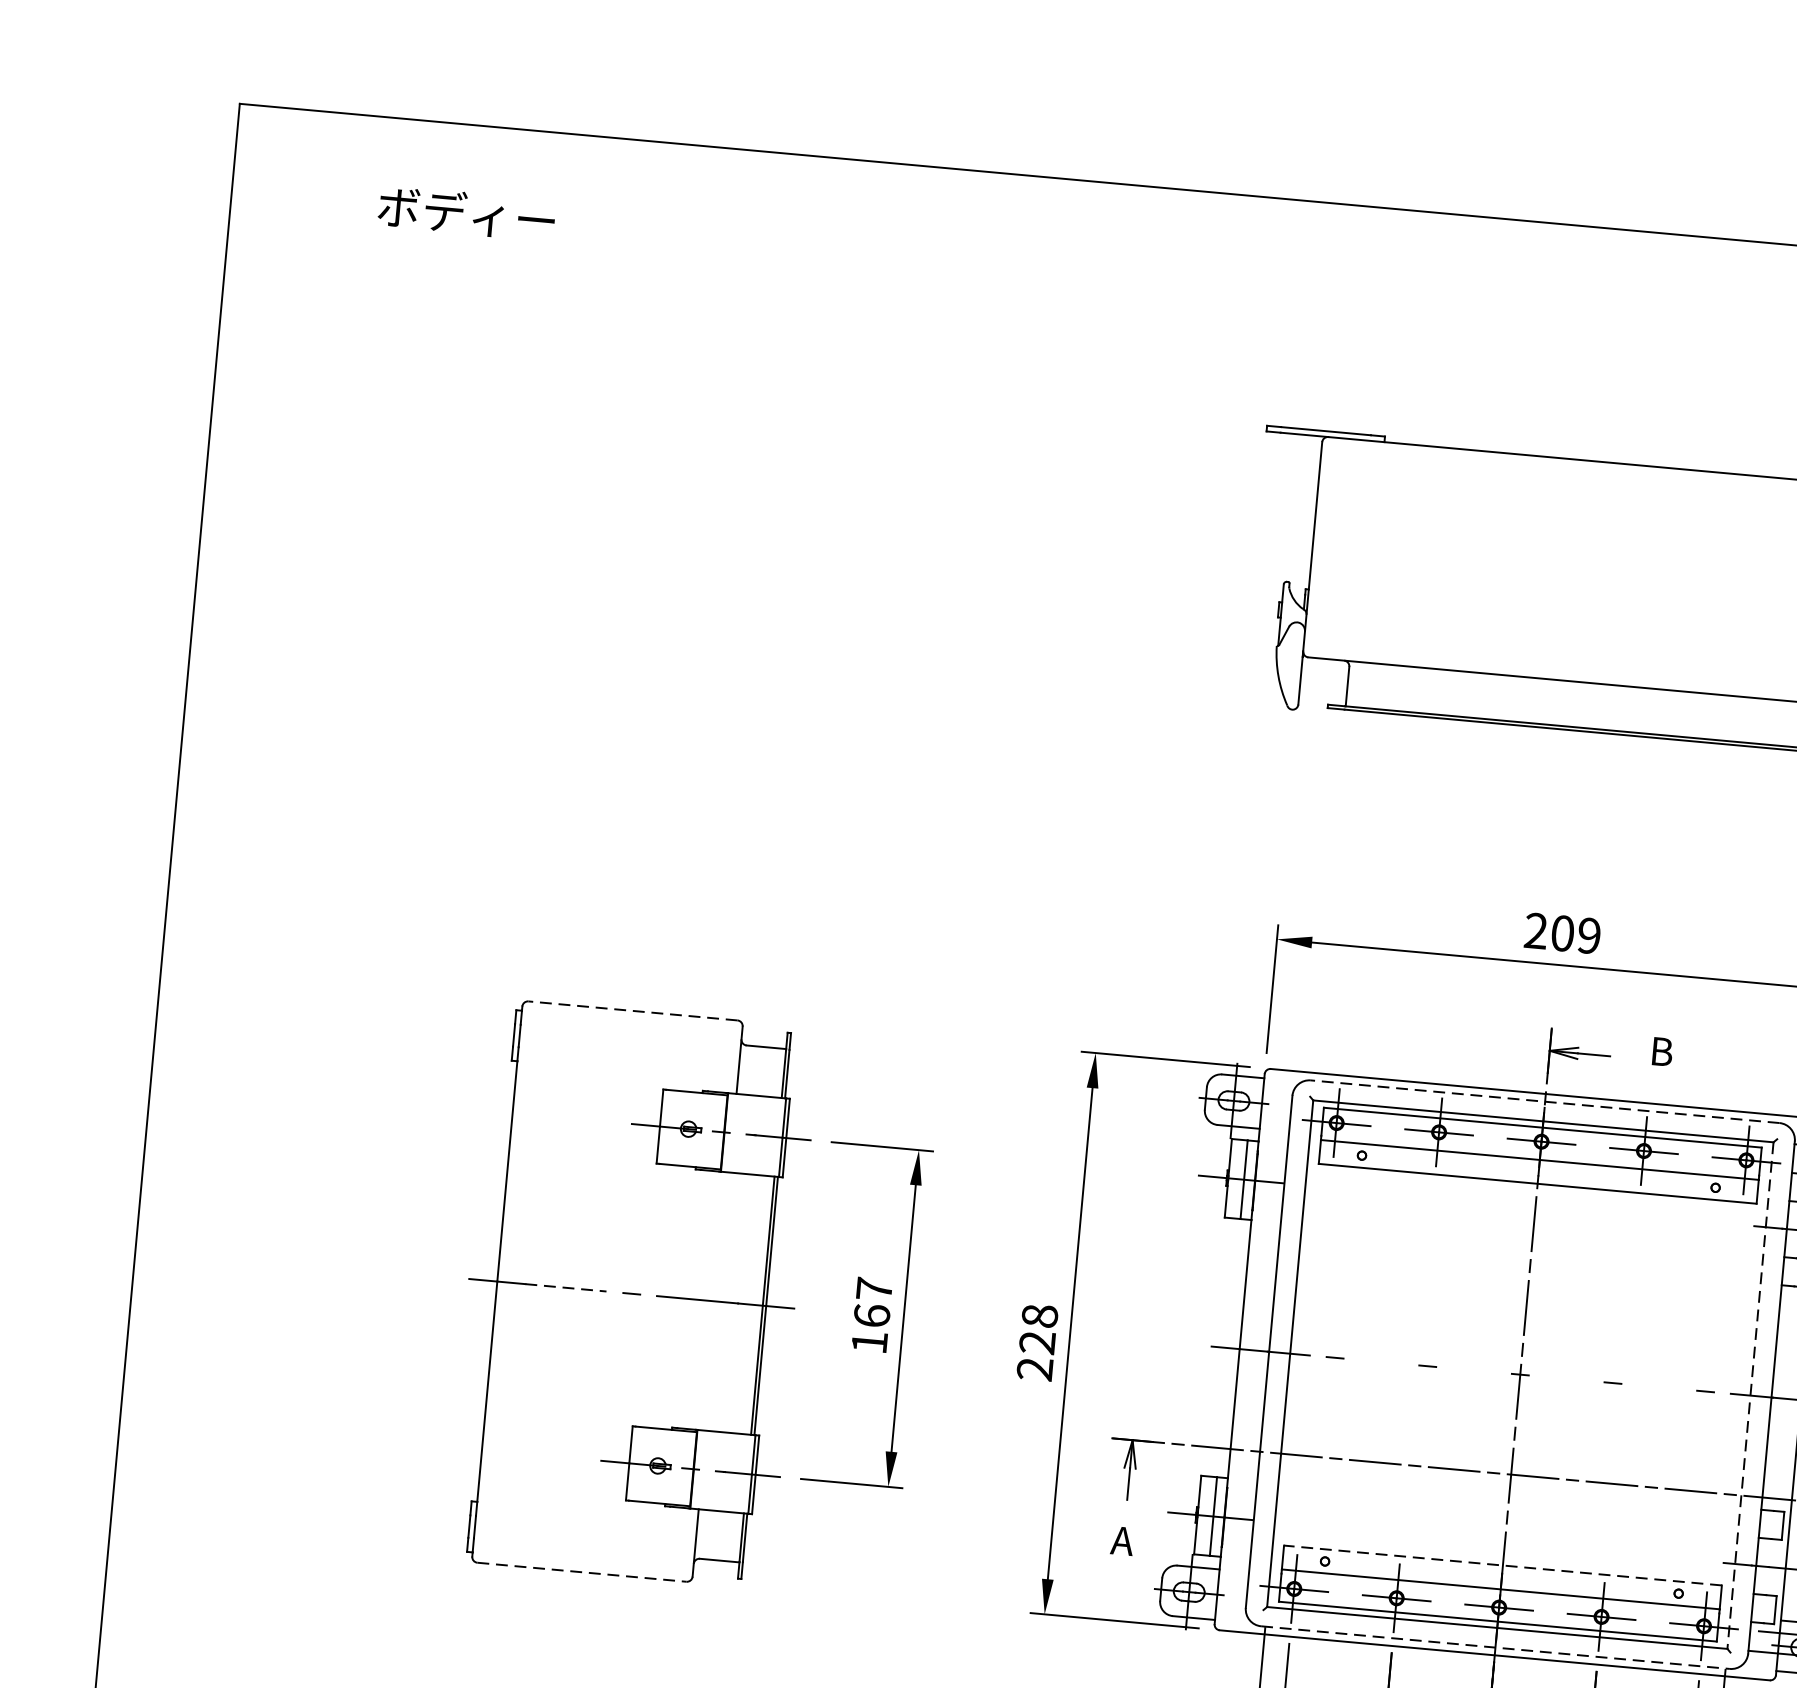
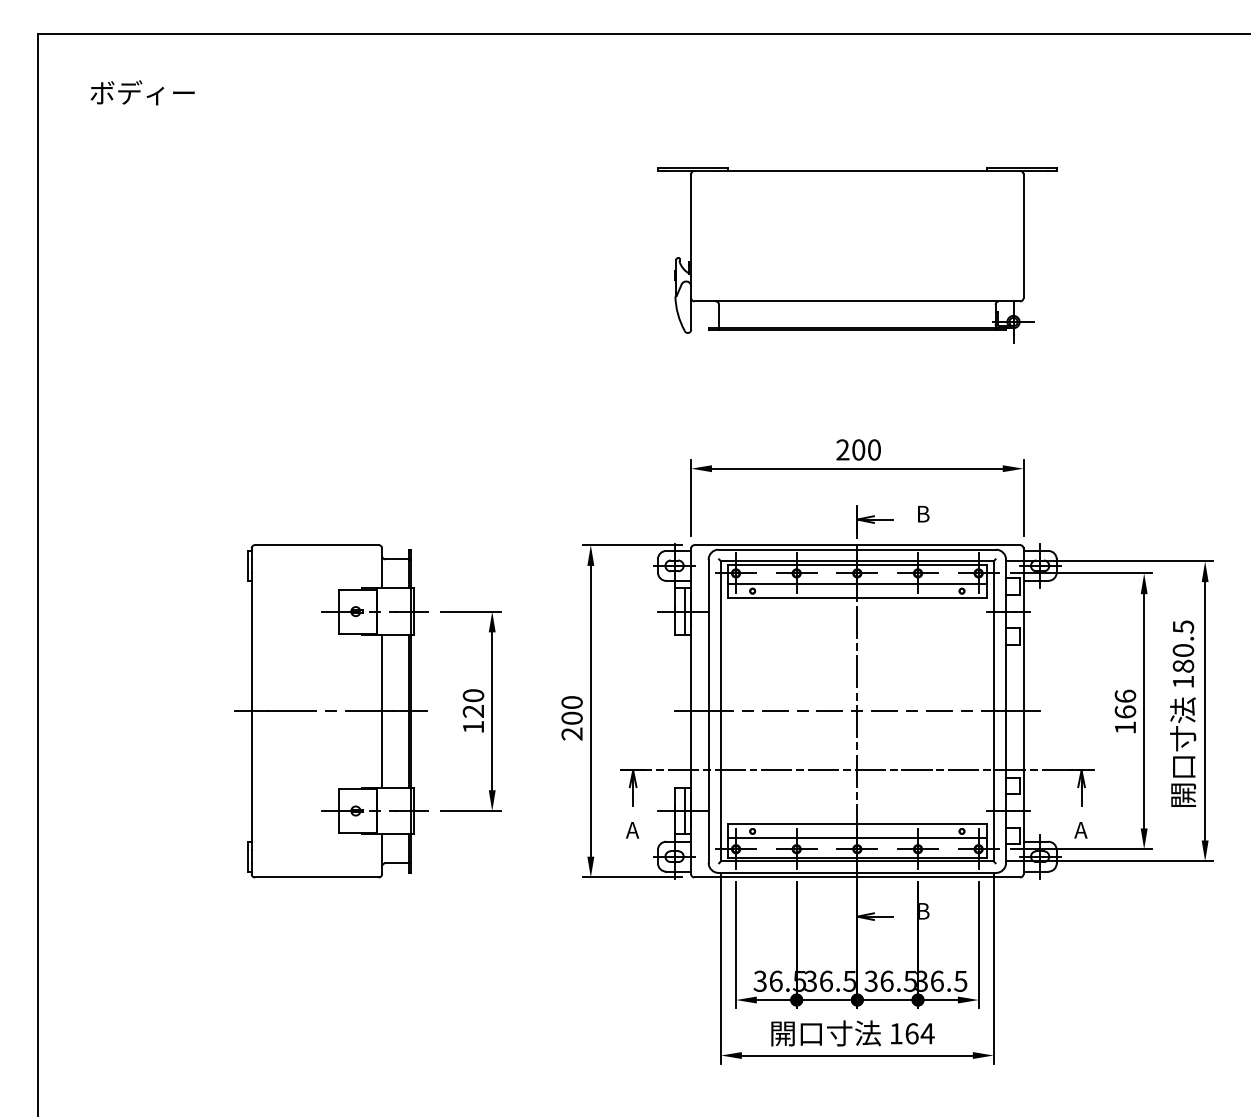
text: (466, 212) -> (142, 92), moved
text: (1589, 935) -> (874, 449), 209 -> 200
line: (632, 1011) -> (316, 545), dashed -> solid
line: (1545, 1101) -> (857, 549), dashed -> solid
line: (566, 1288) -> (292, 711), dashed -> solid
line: (718, 1300) -> (382, 710), added
text: (873, 1302) -> (473, 703), 167 -> 120
text: (1037, 1329) -> (571, 710), 228 -> 200
line: (1380, 1362) -> (774, 711), added
line: (1473, 1369) -> (829, 710), added
line: (1566, 1379) -> (884, 711), added
line: (1659, 1387) -> (939, 711), added
line: (1750, 1395) -> (993, 711), dashed -> solid
line: (1503, 1565) -> (857, 824), dashed -> solid
line: (581, 1572) -> (316, 877), dashed -> solid
line: (1495, 1646) -> (857, 872), dashed -> solid

